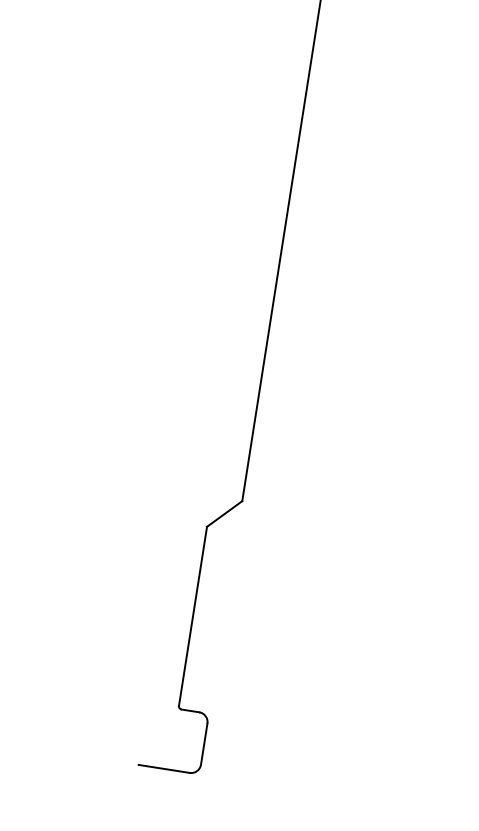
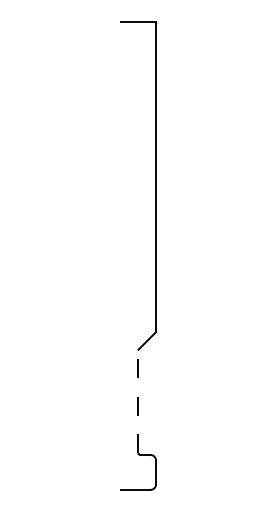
line: (193, 616) -> (138, 401), solid -> dashed

